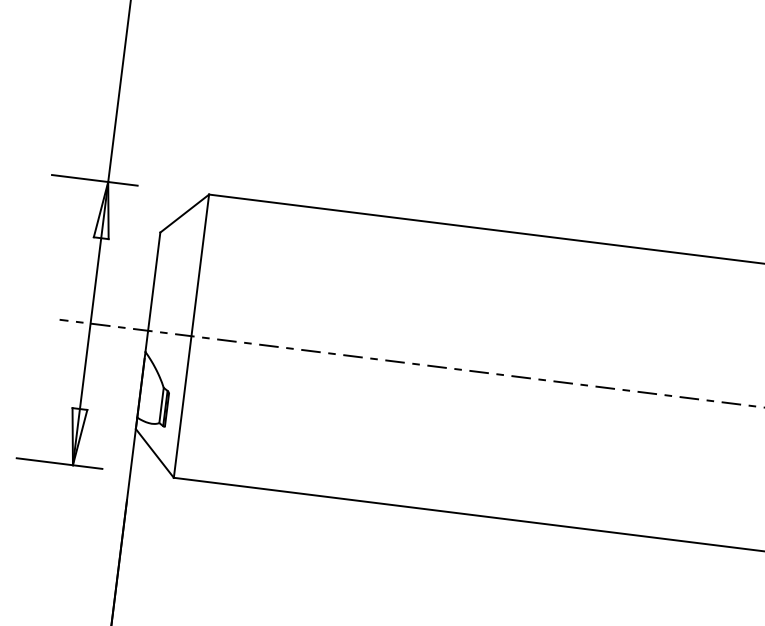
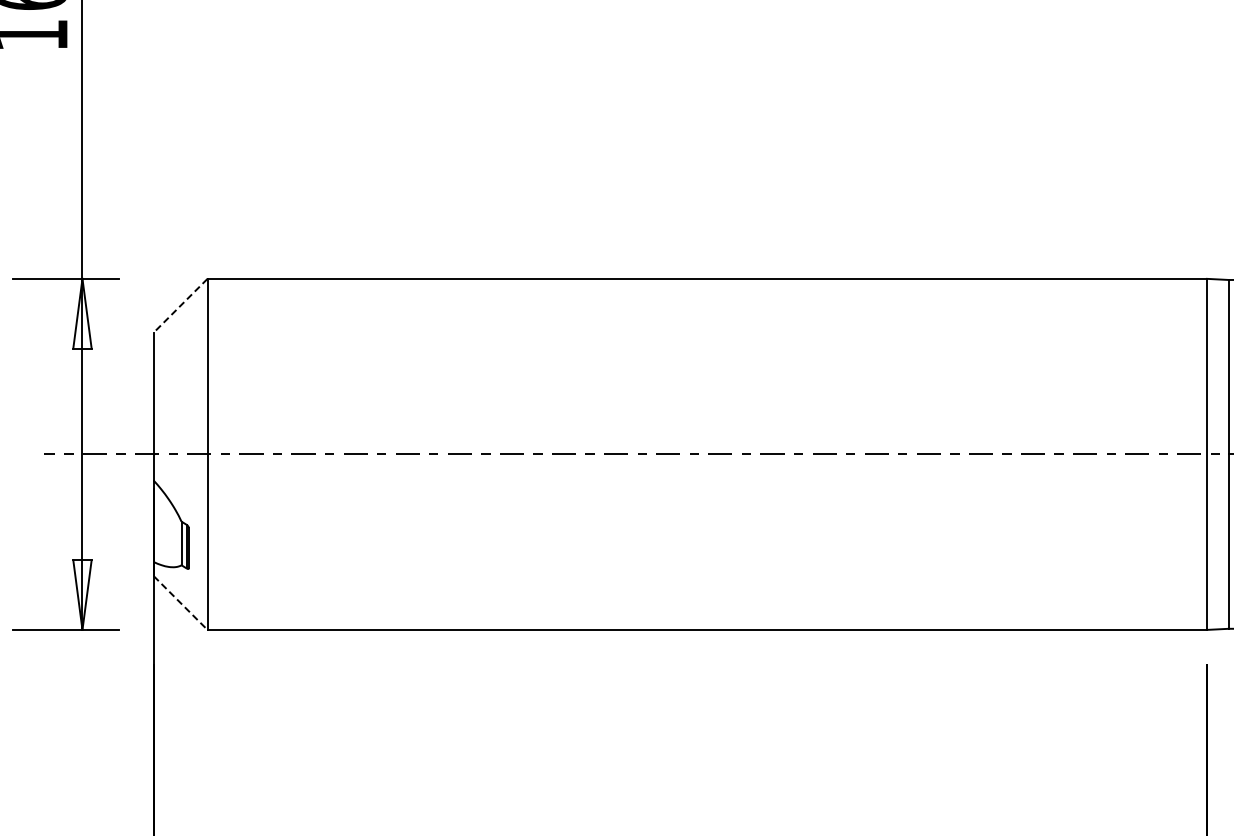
line: (184, 214) -> (180, 306), solid -> dashed
line: (155, 453) -> (181, 603), solid -> dashed

